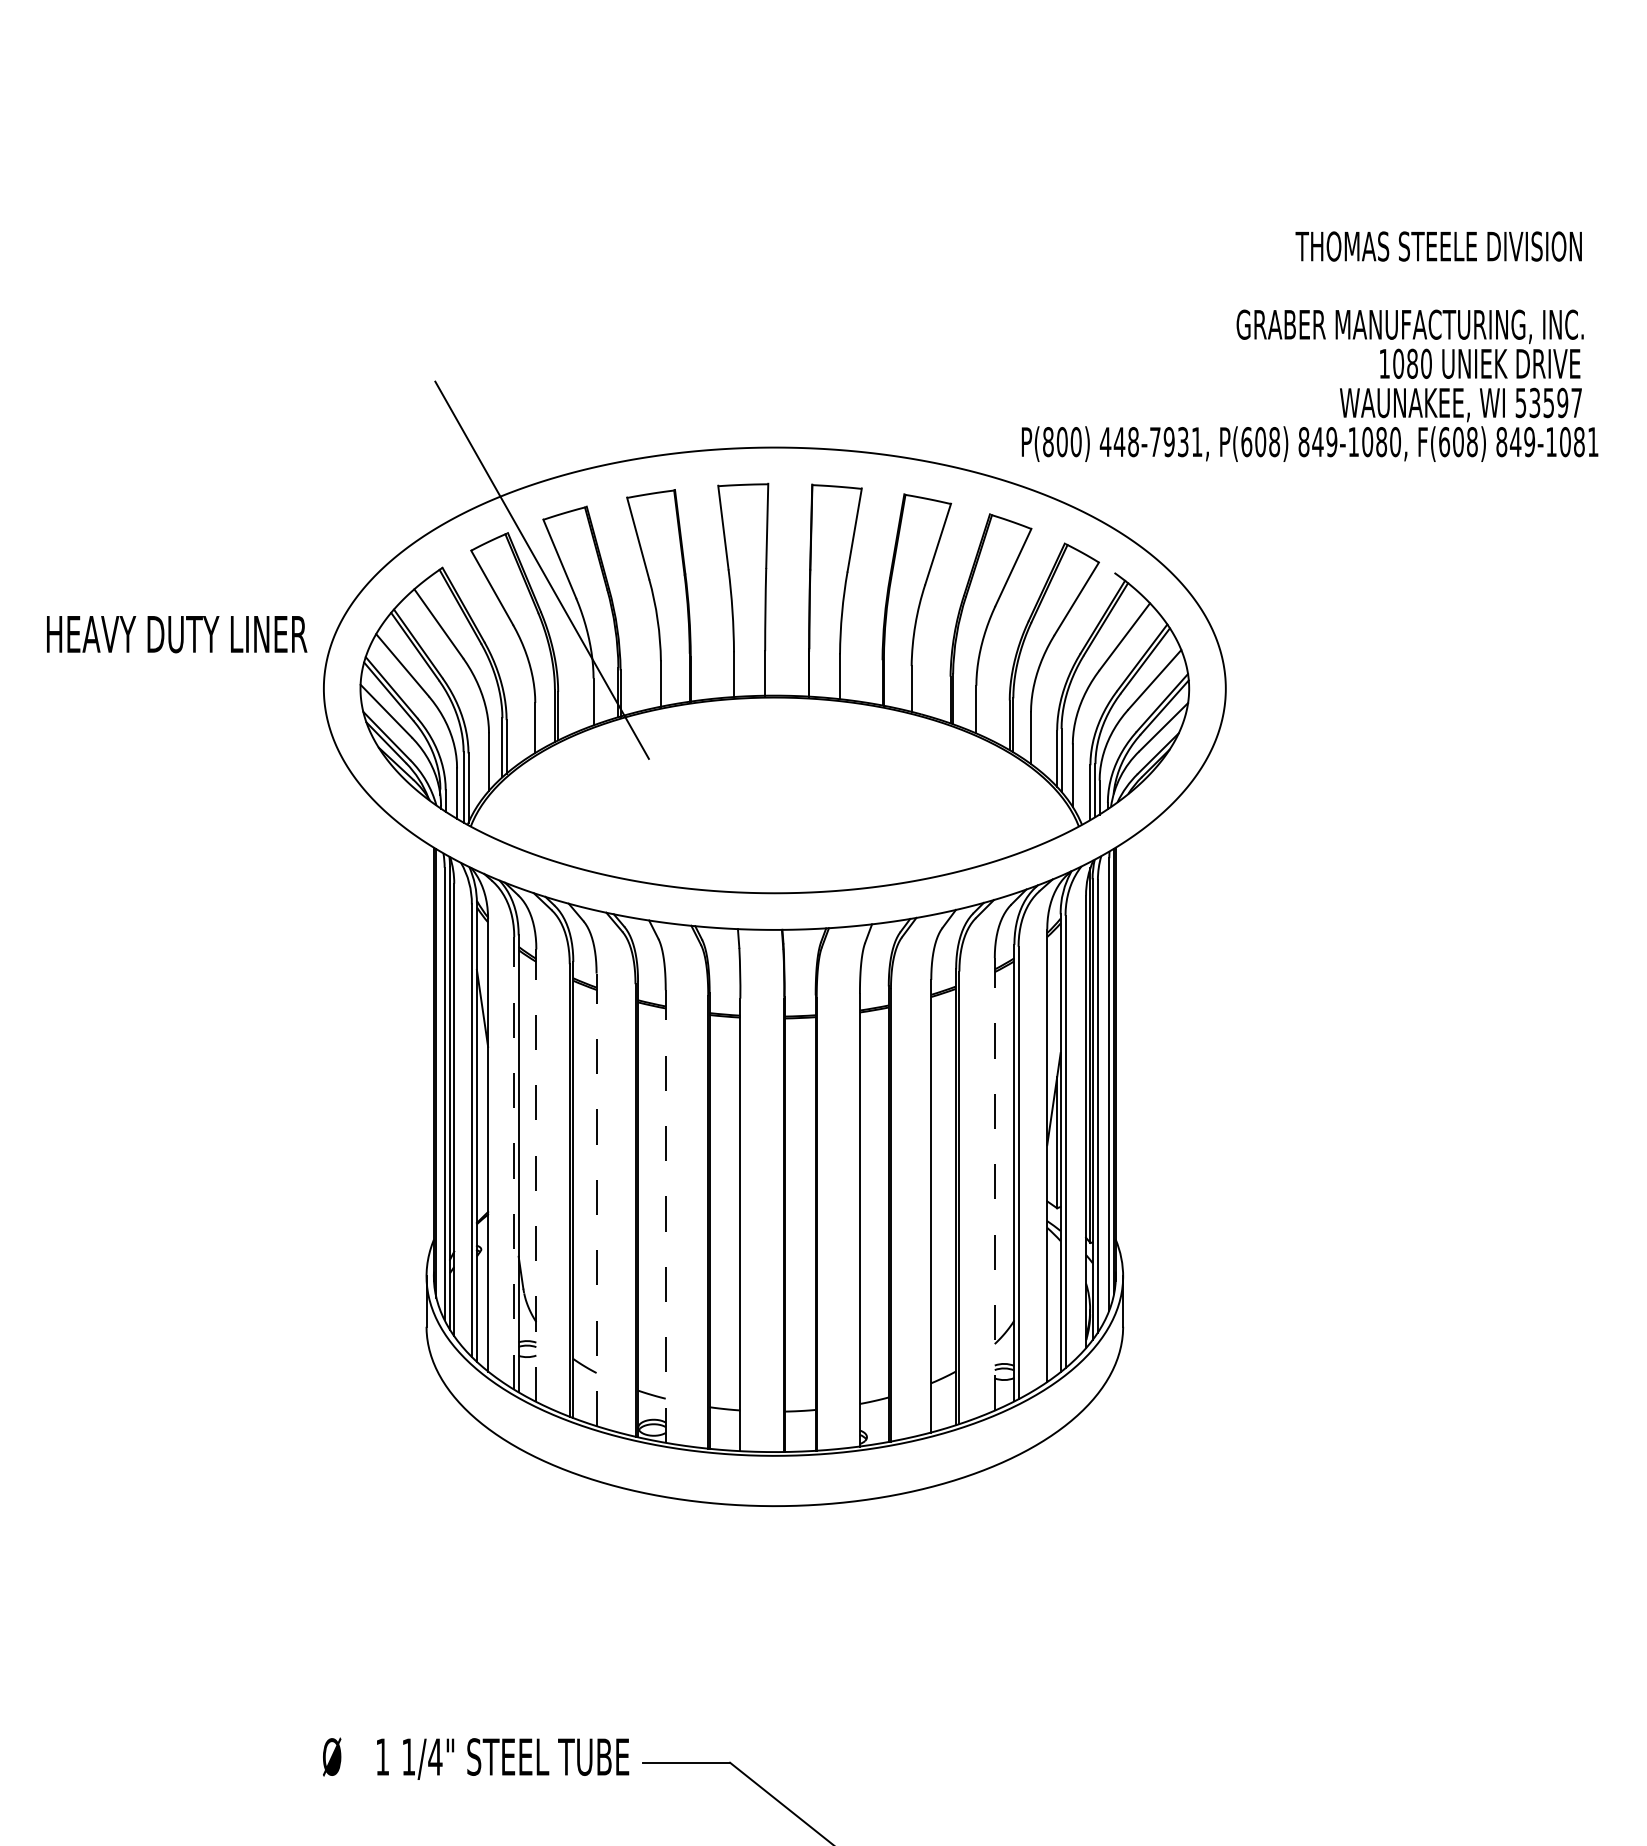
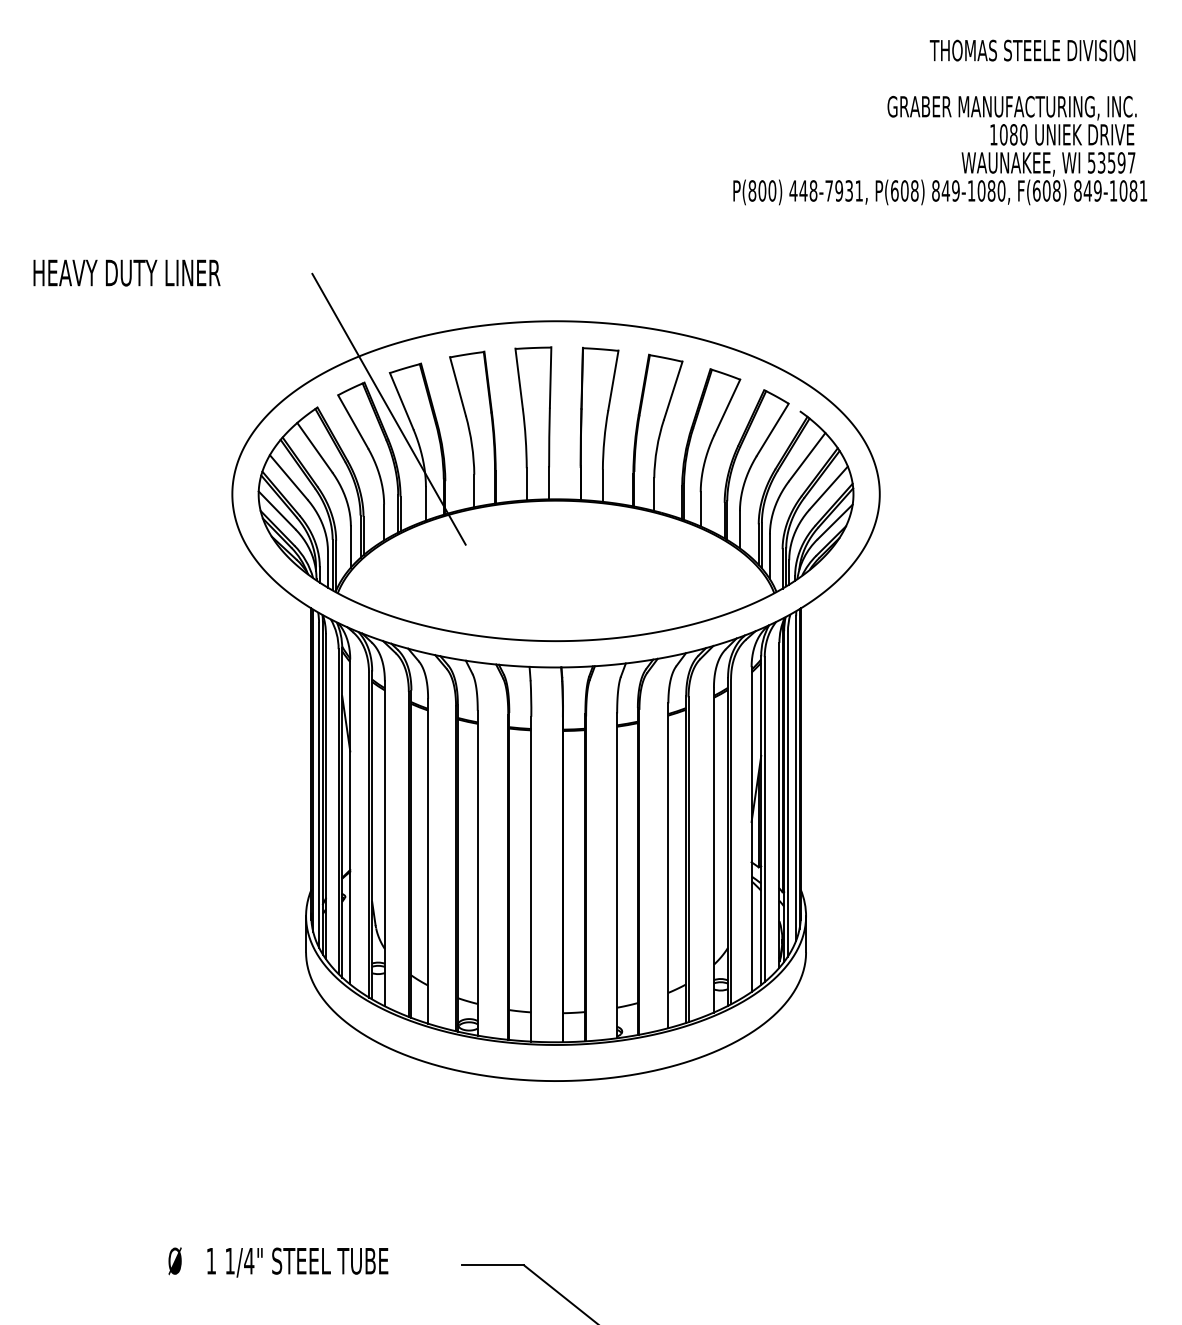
text: (1309, 346) -> (939, 122), moved
text: (177, 634) -> (127, 273), moved
line: (514, 1162) -> (369, 834), dashed -> solid
line: (536, 1175) -> (384, 843), dashed -> solid
line: (994, 1183) -> (713, 849), dashed -> solid
line: (596, 1199) -> (428, 860), dashed -> solid
line: (665, 1216) -> (477, 873), dashed -> solid
text: (476, 1758) -> (278, 1262), moved

